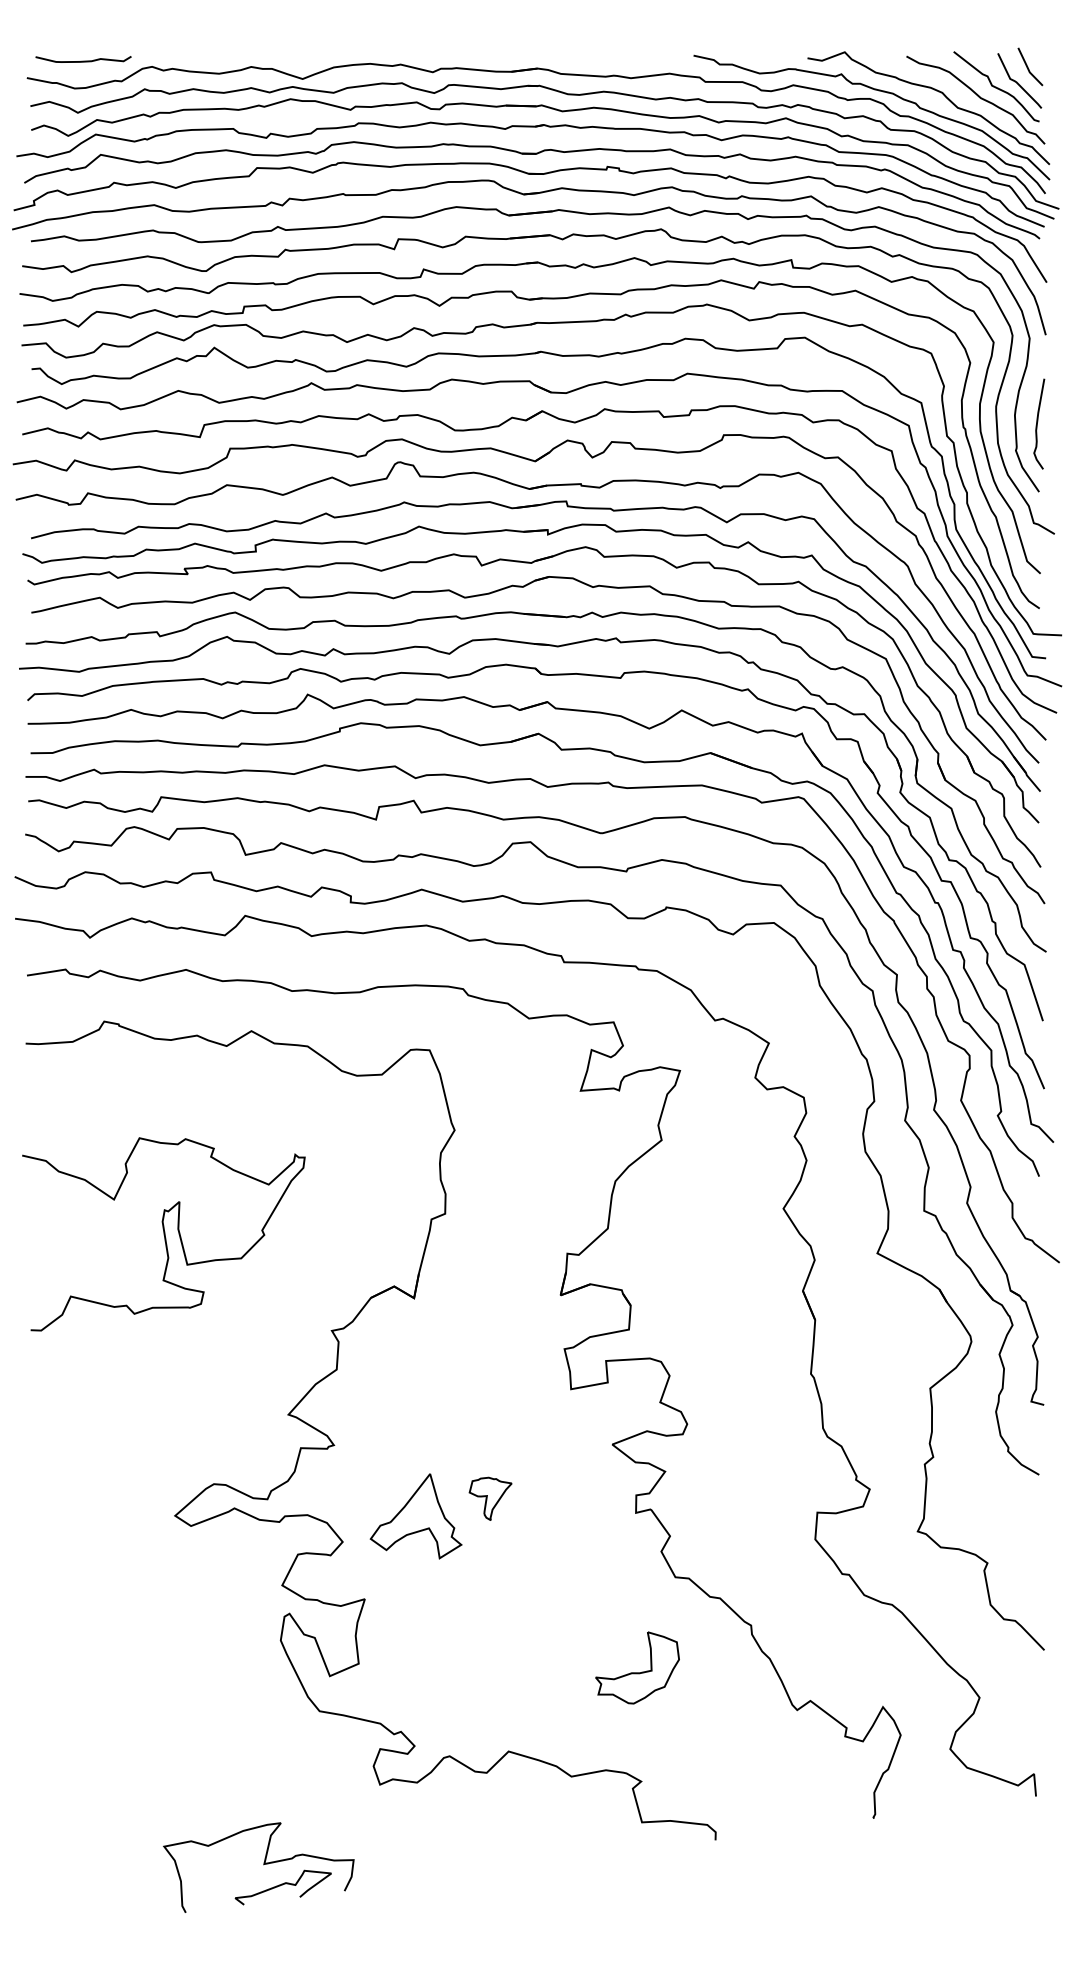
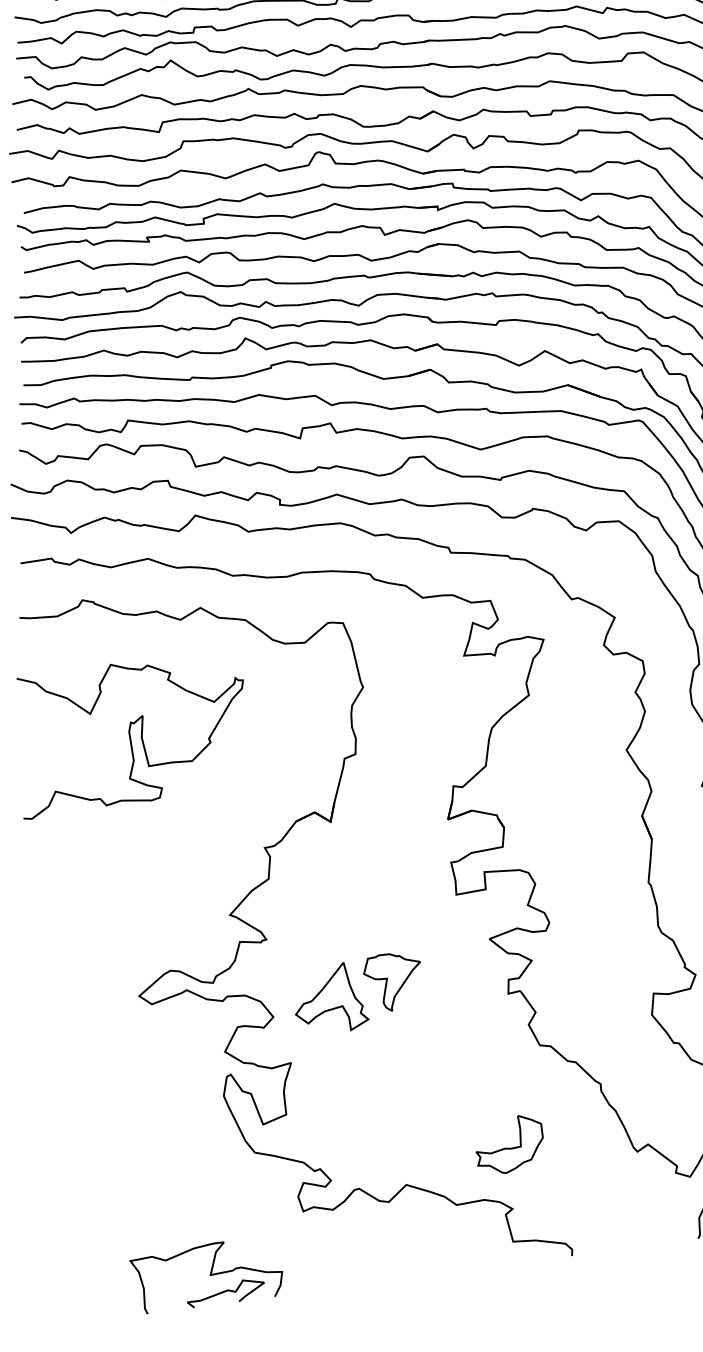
curve: (163, 1234) -> (129, 741), moved
part: (490, 1498) -> (391, 982), size x1.67
part: (637, 1667) -> (509, 1144), moved

